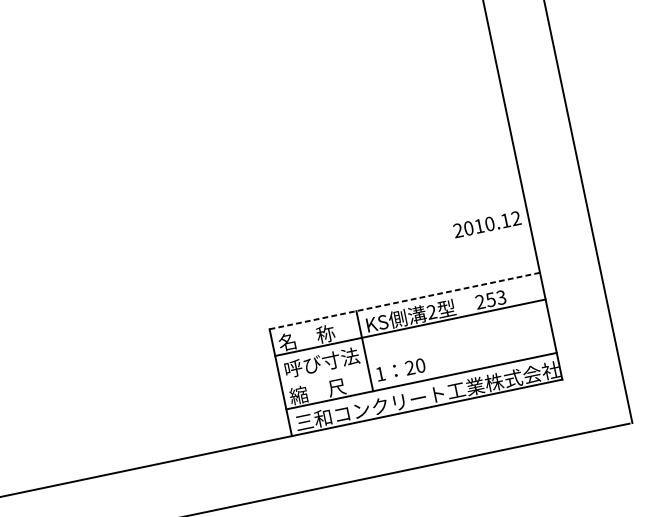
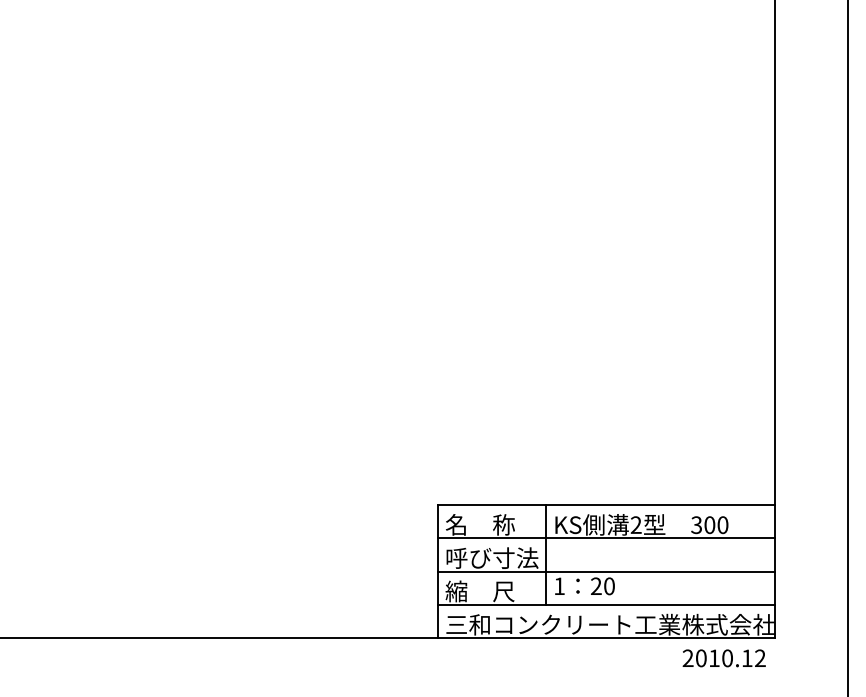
text: (486, 224) -> (723, 658), moved
text: (490, 300) -> (709, 525), 253 -> 300
line: (404, 301) -> (606, 505), dashed -> solid
line: (415, 354) -> (606, 571), added

